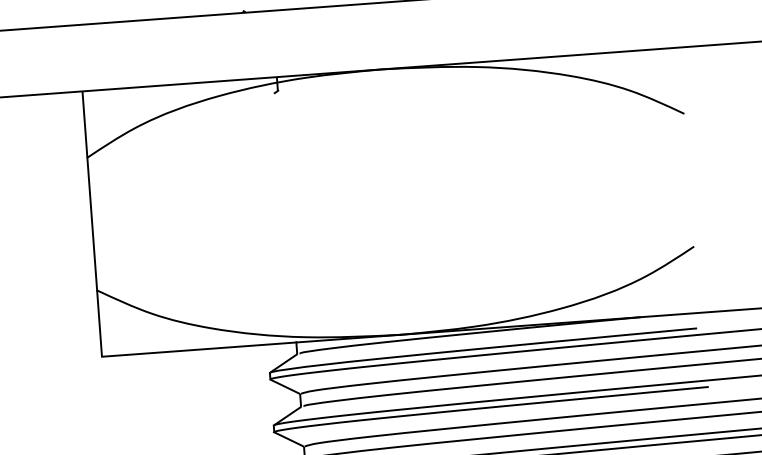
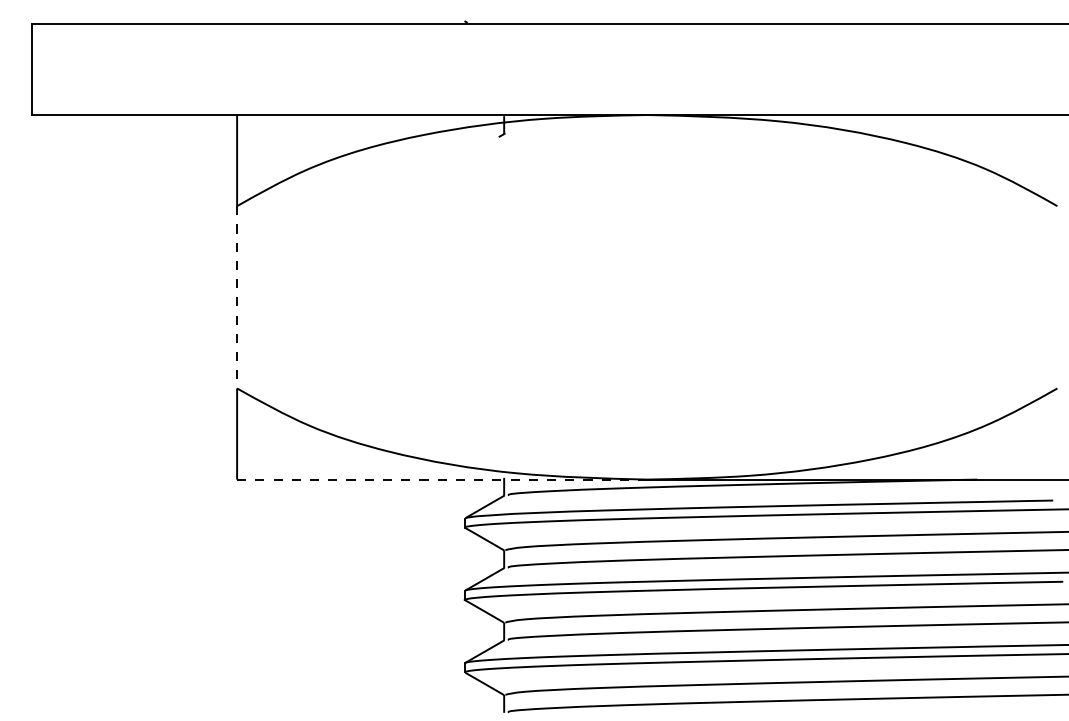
line: (92, 224) -> (237, 297), solid -> dashed
line: (250, 345) -> (441, 479), solid -> dashed

